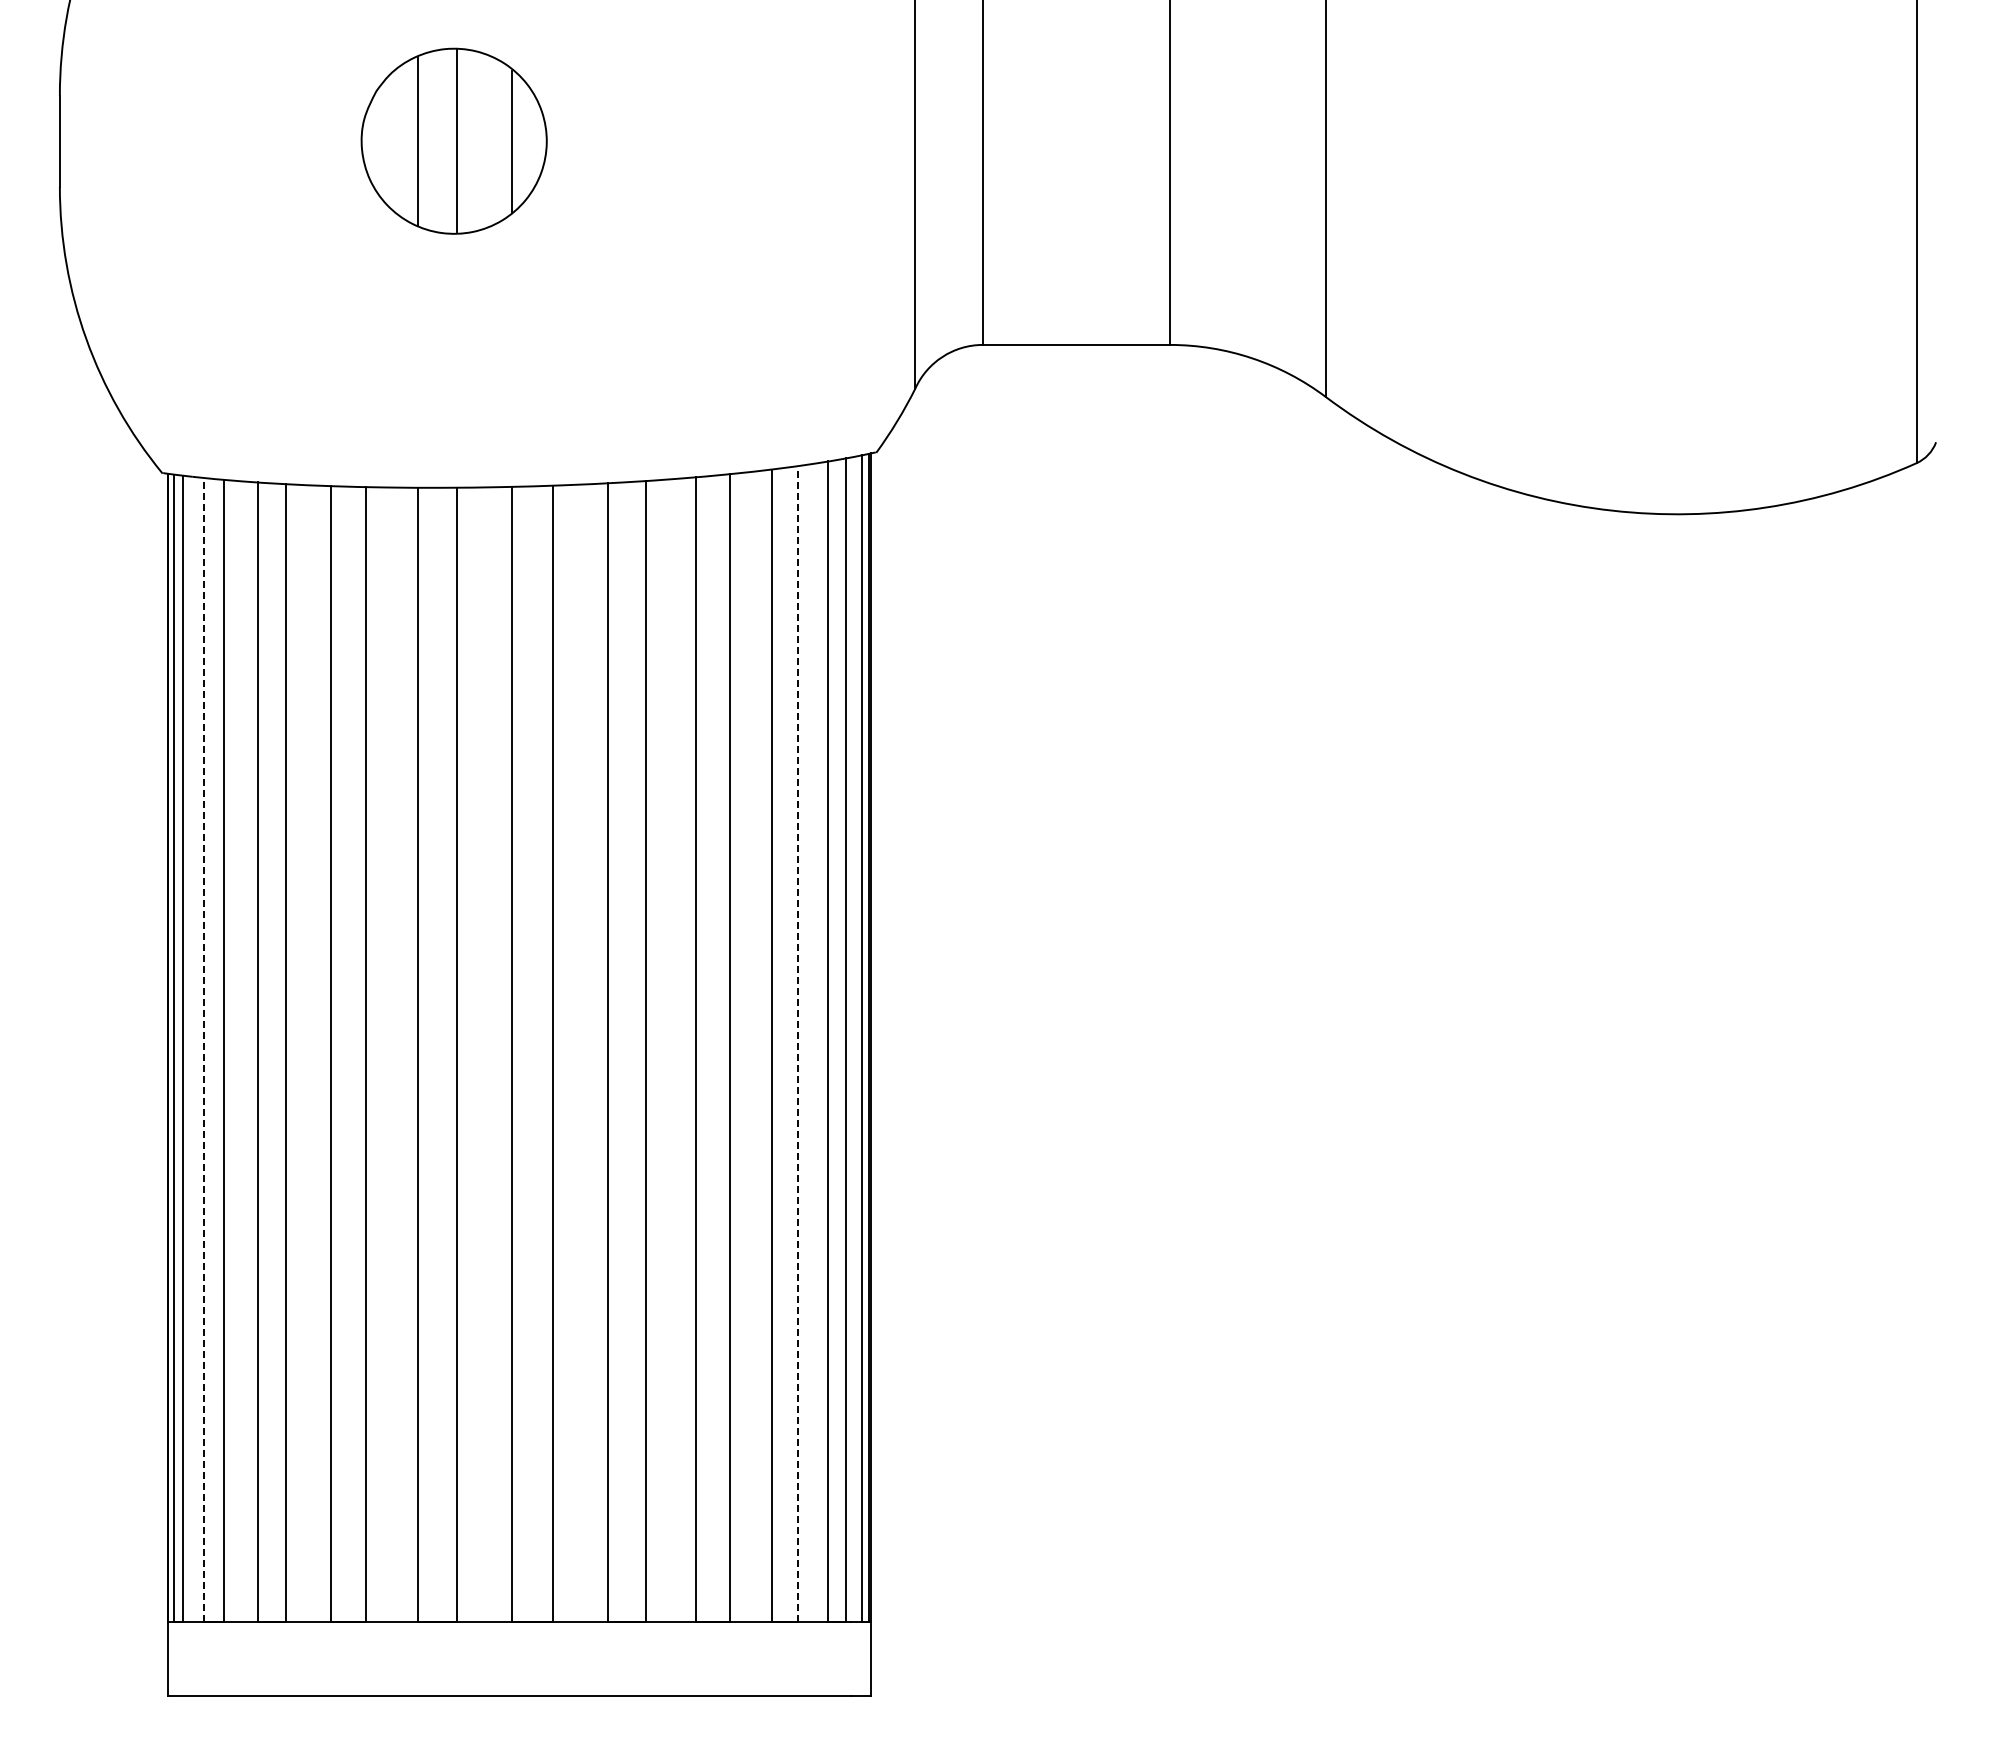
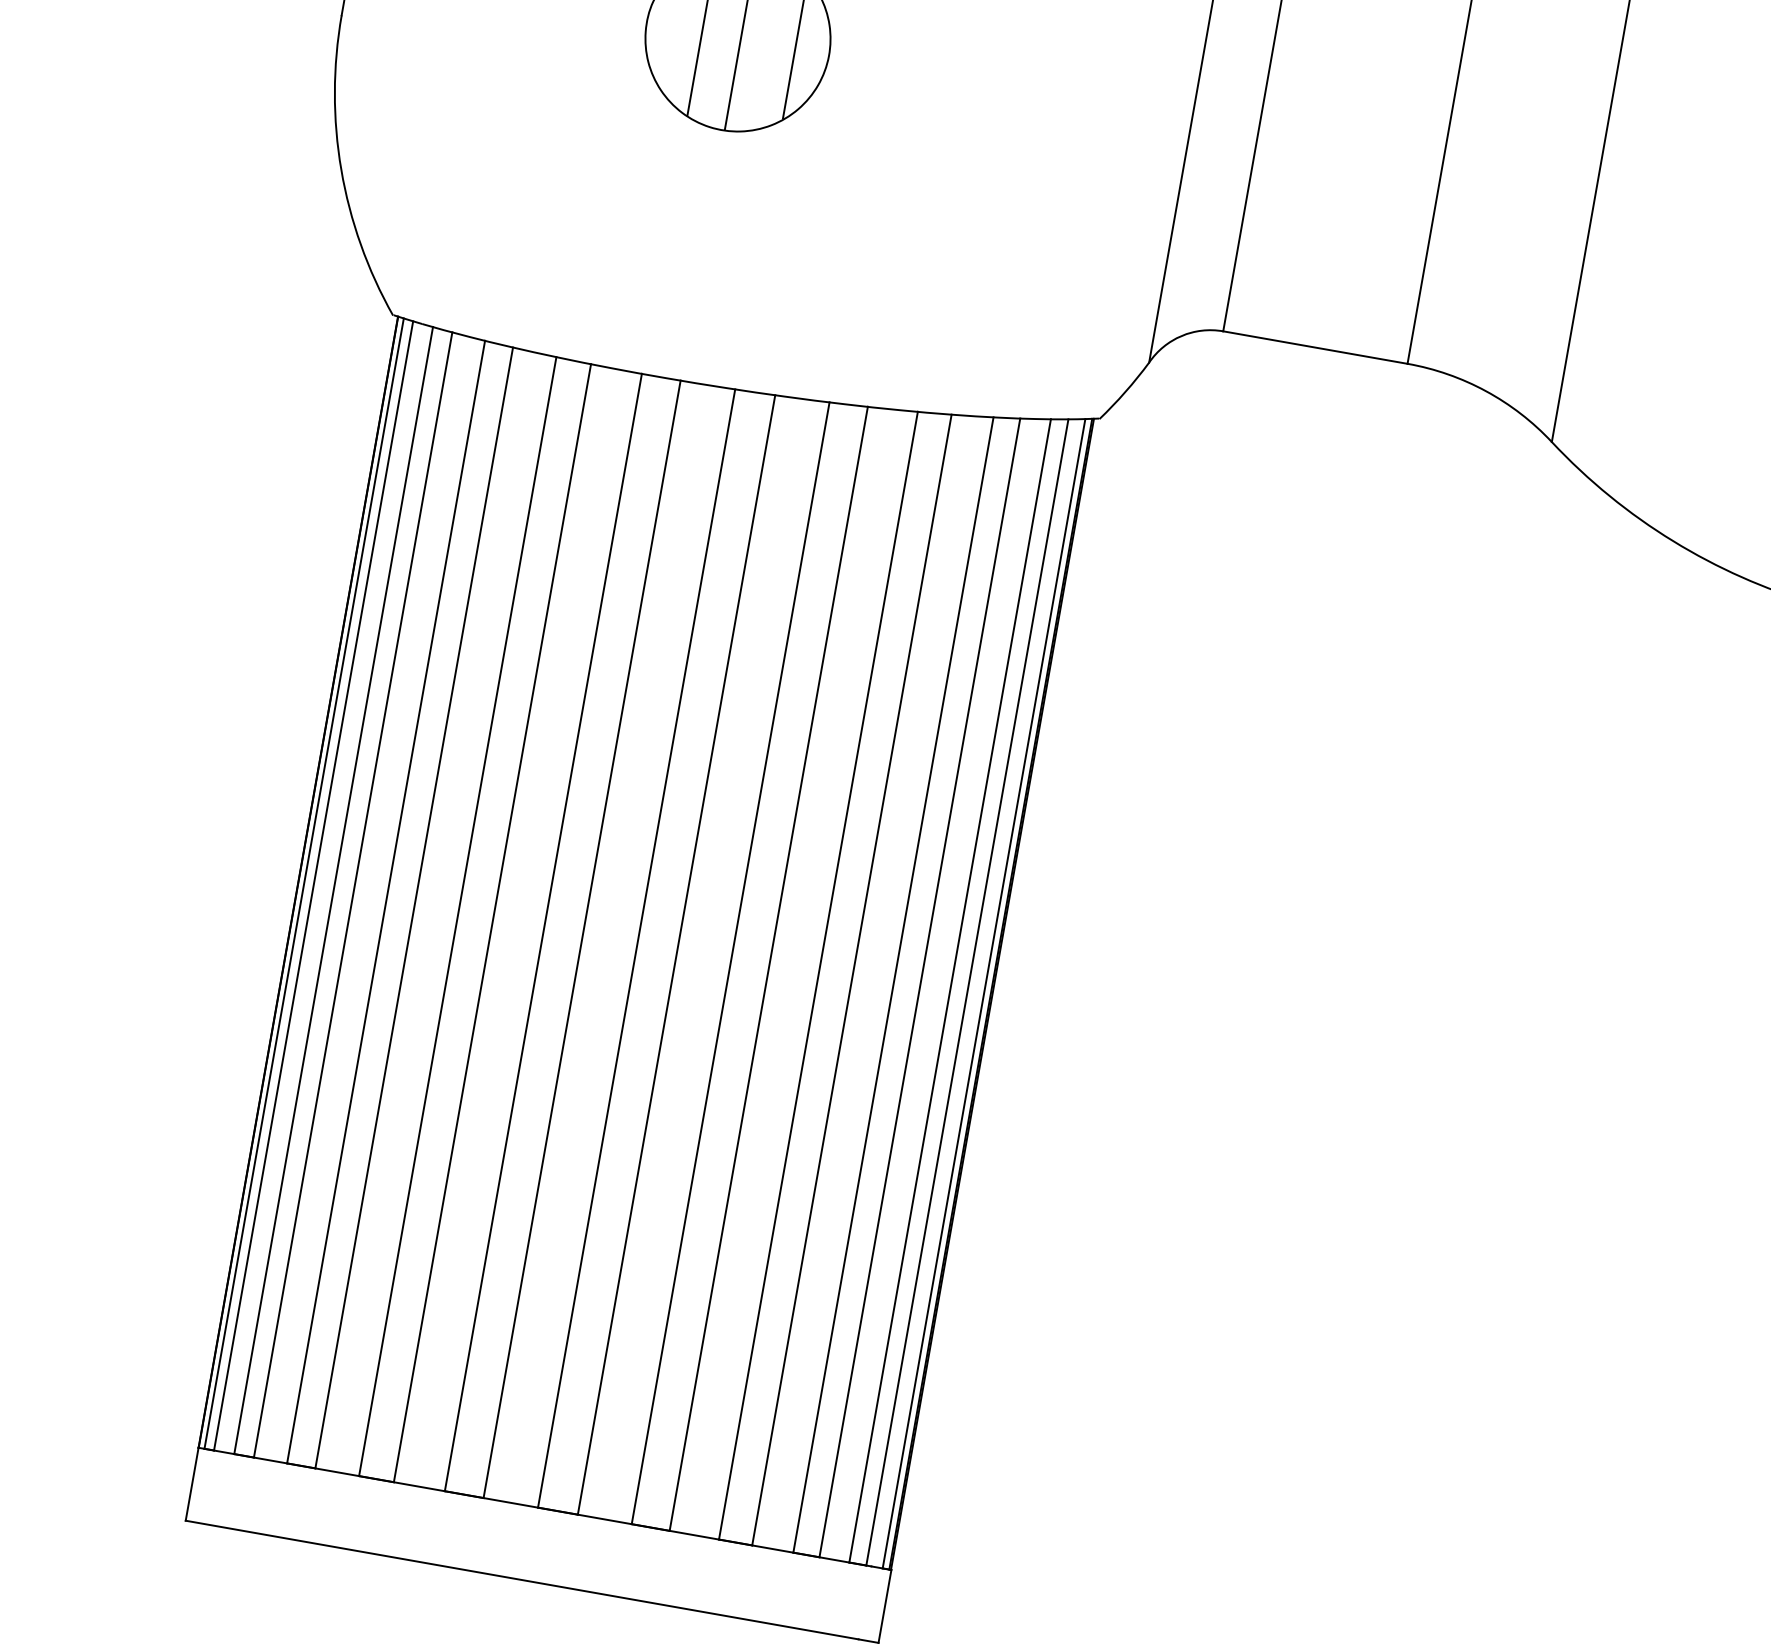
line: (798, 1043) -> (920, 987), dashed -> solid
line: (203, 1049) -> (333, 889), dashed -> solid

